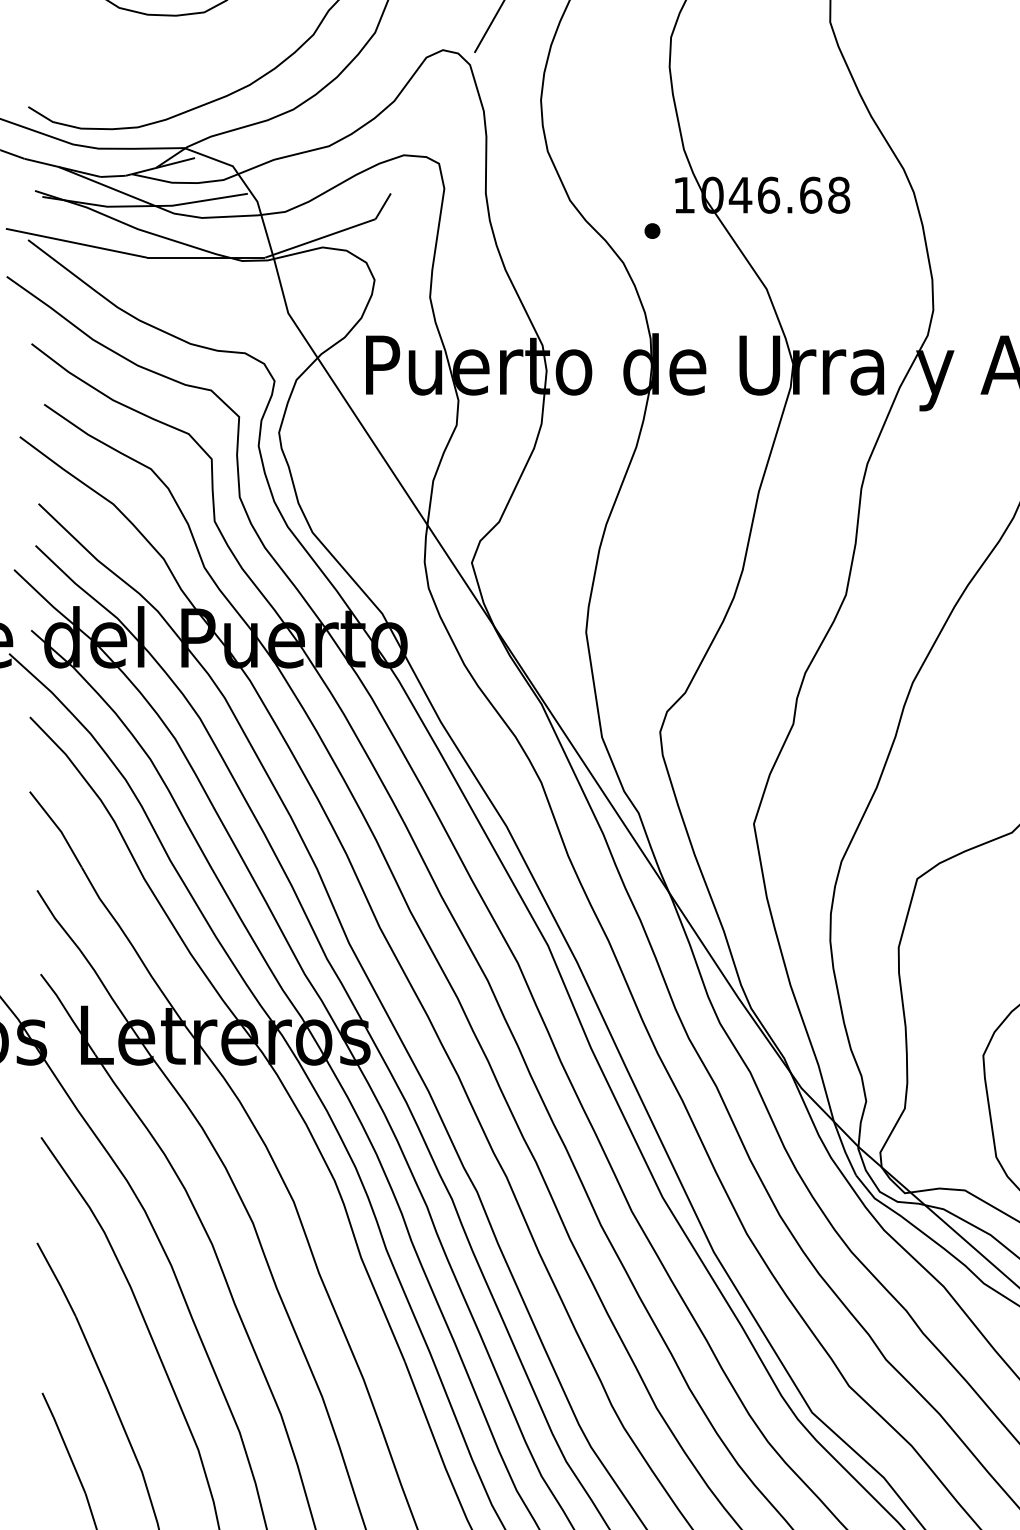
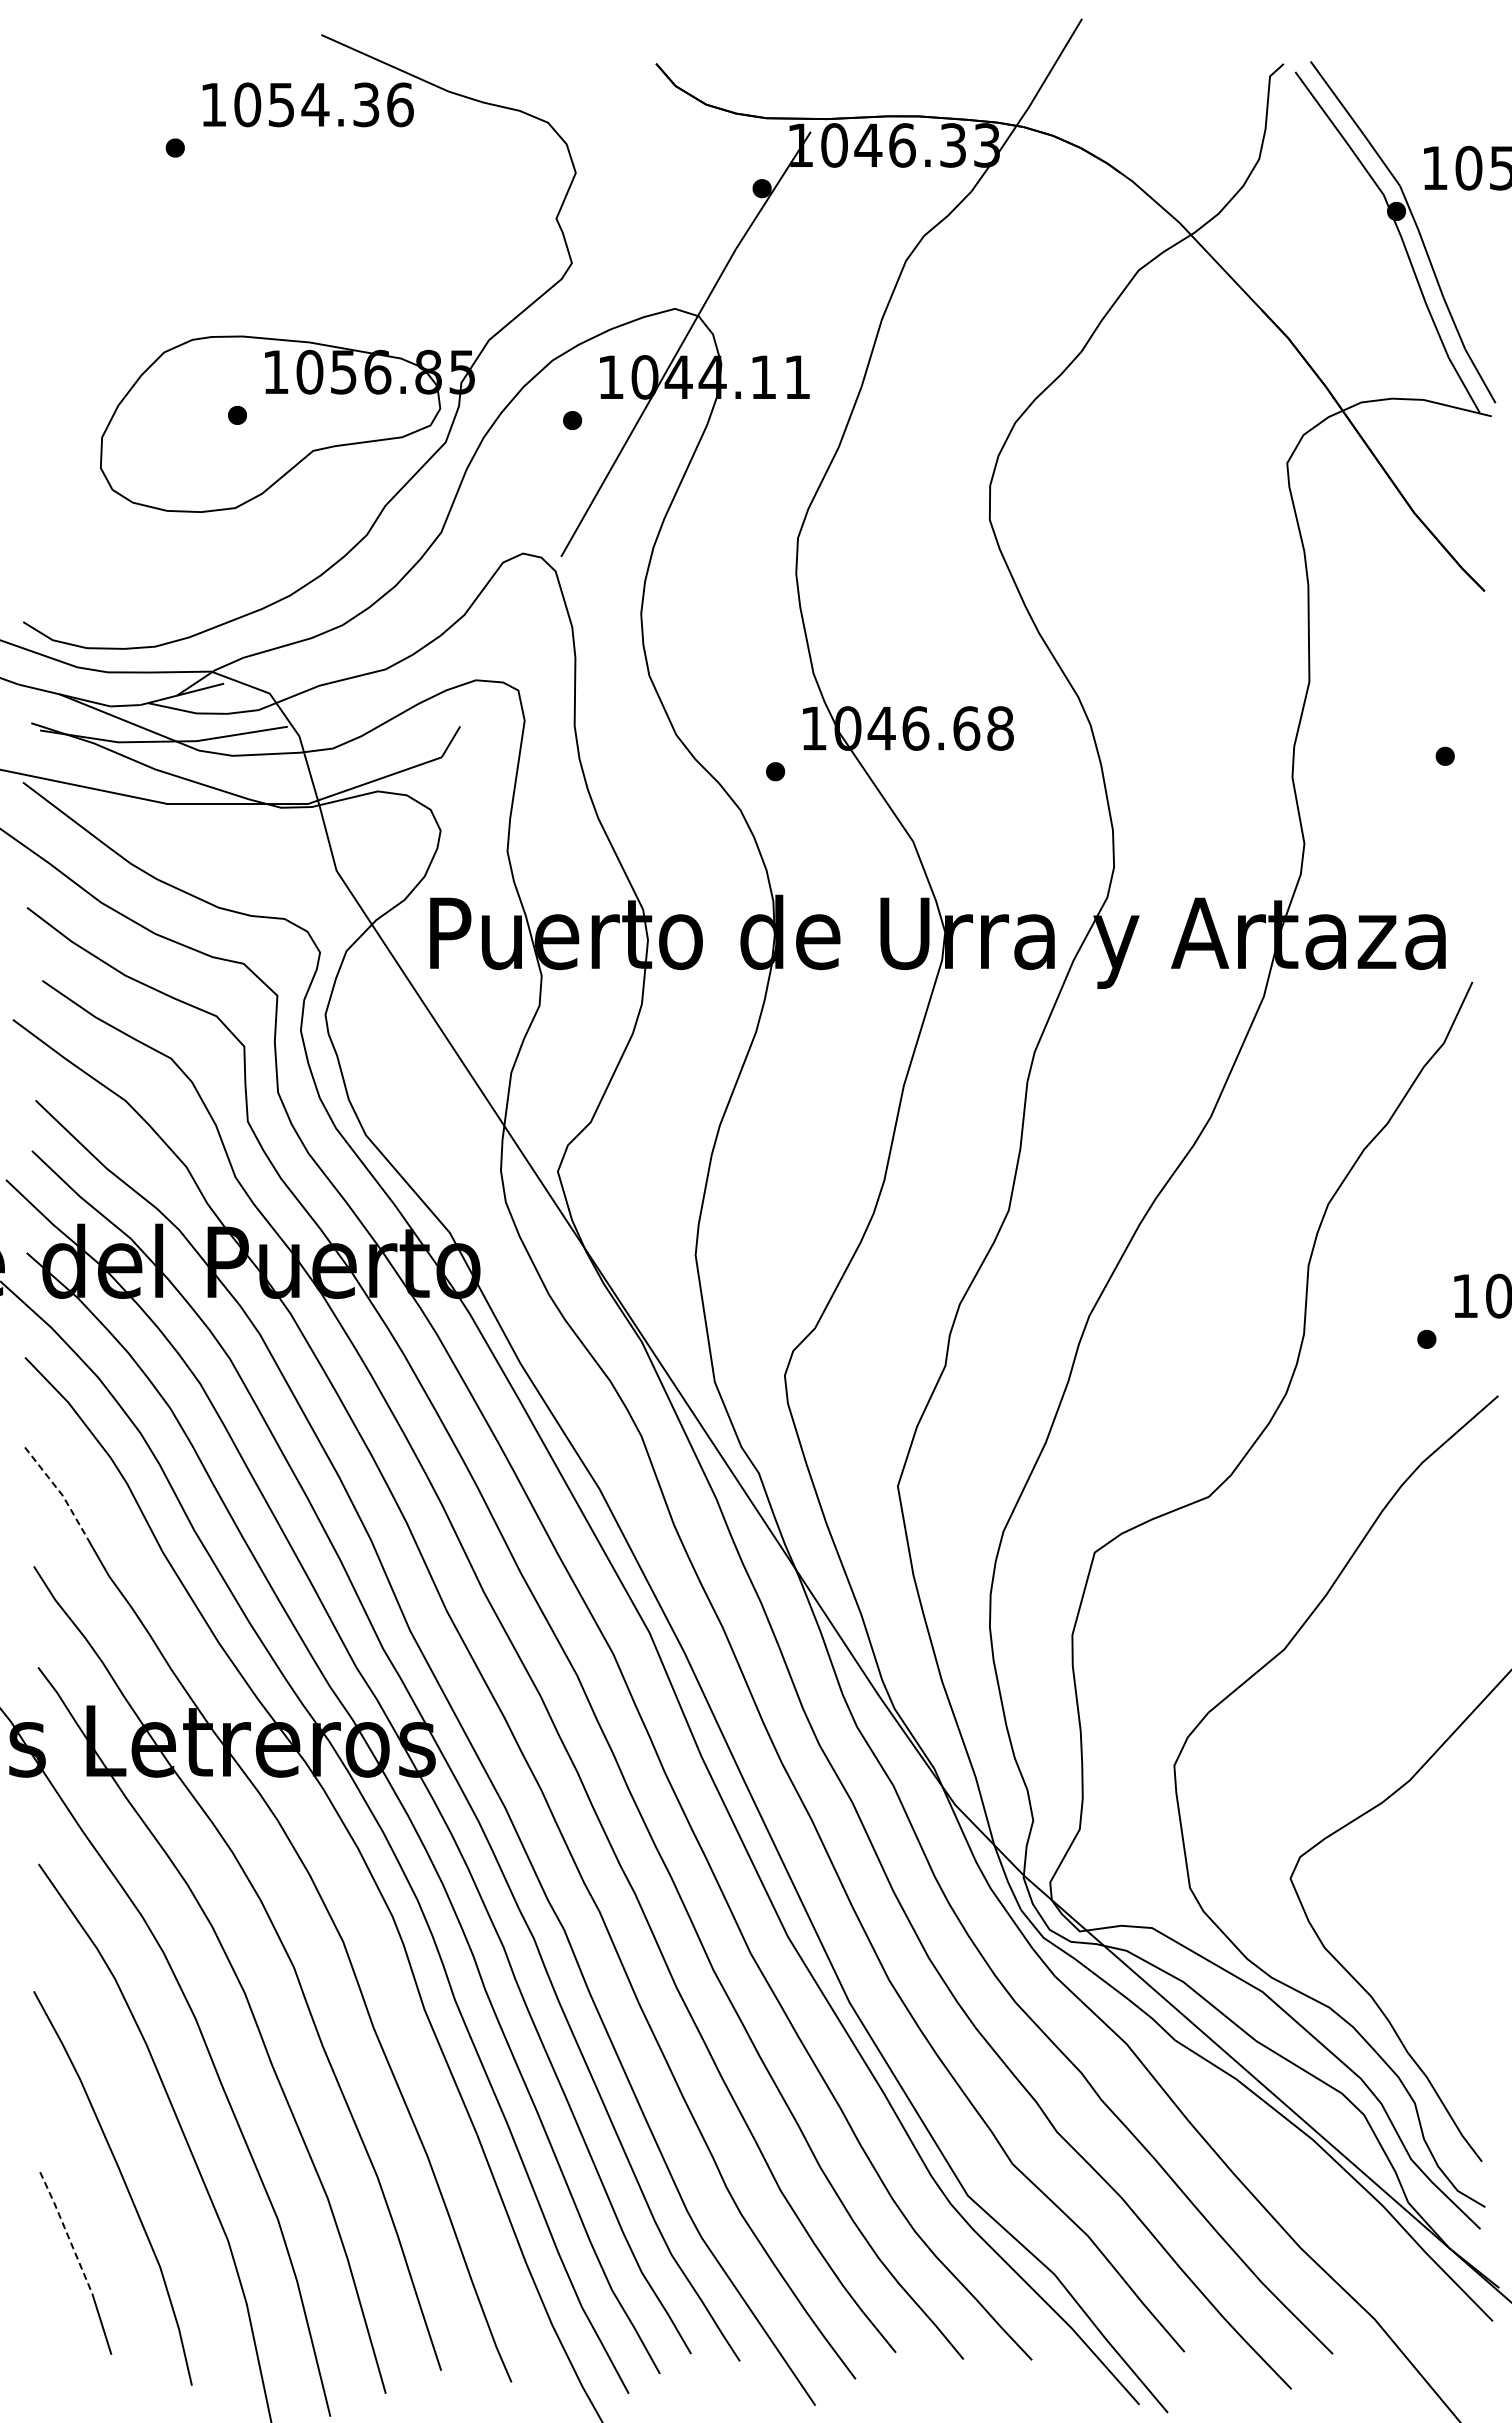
line: (59, 829) -> (60, 1492), solid -> dashed
line: (64, 1442) -> (66, 2232), solid -> dashed

